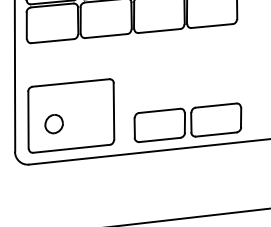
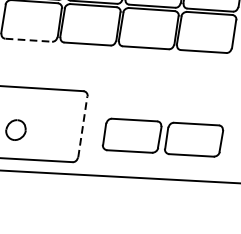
line: (53, 41) -> (29, 40), solid -> dashed
line: (113, 111) -> (82, 126), solid -> dashed
part: (187, 122) -> (162, 137), moved

